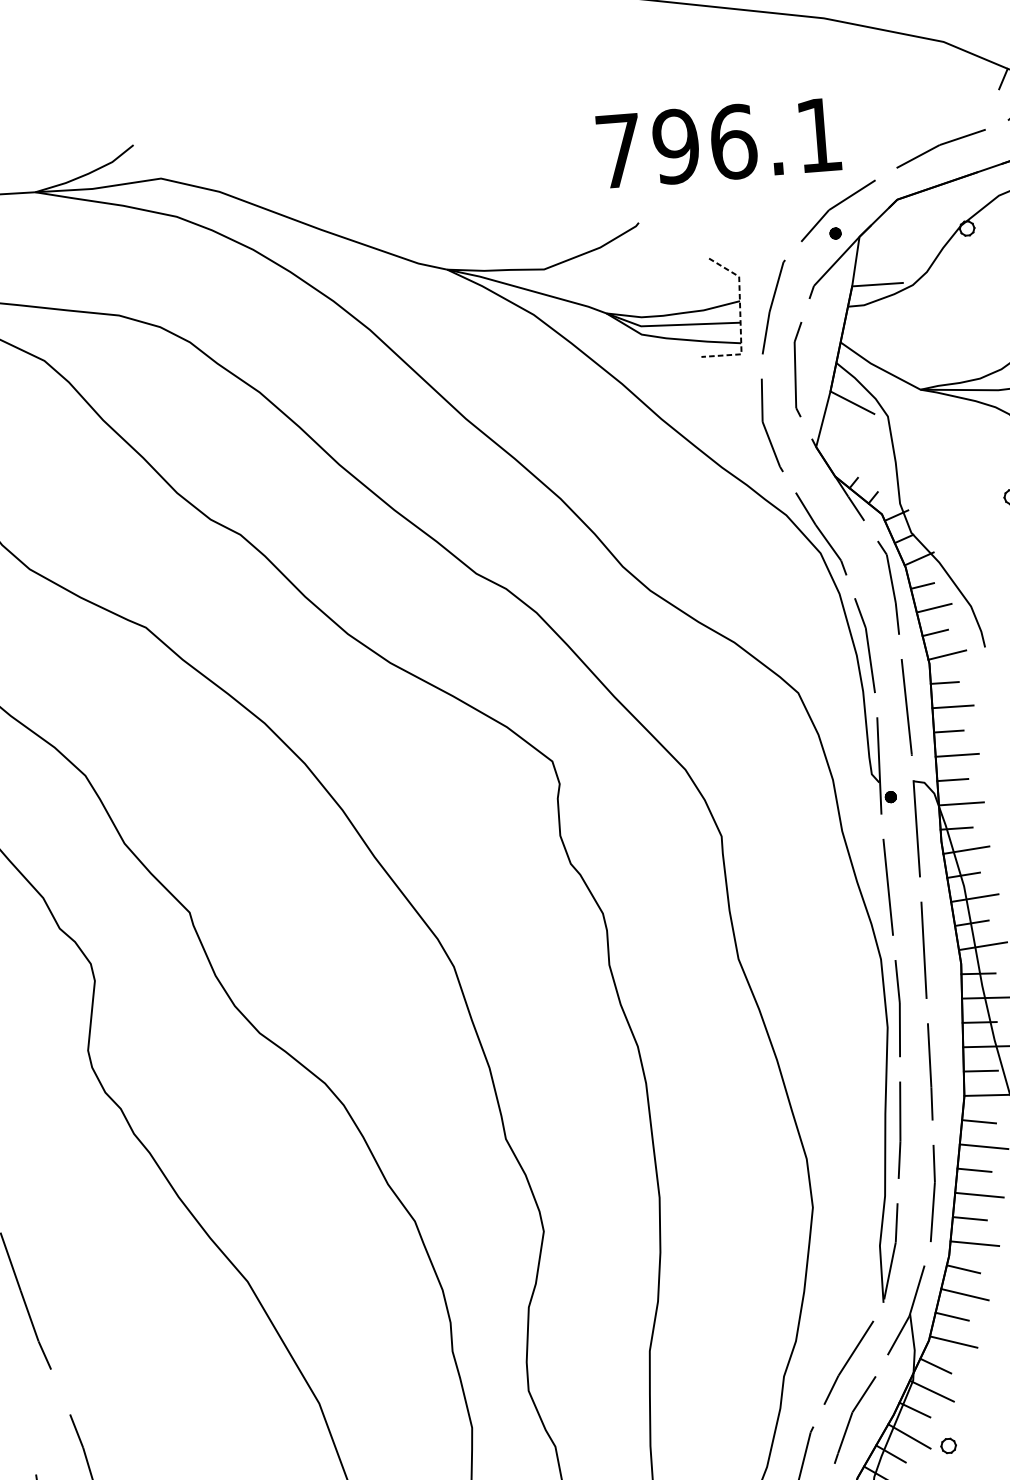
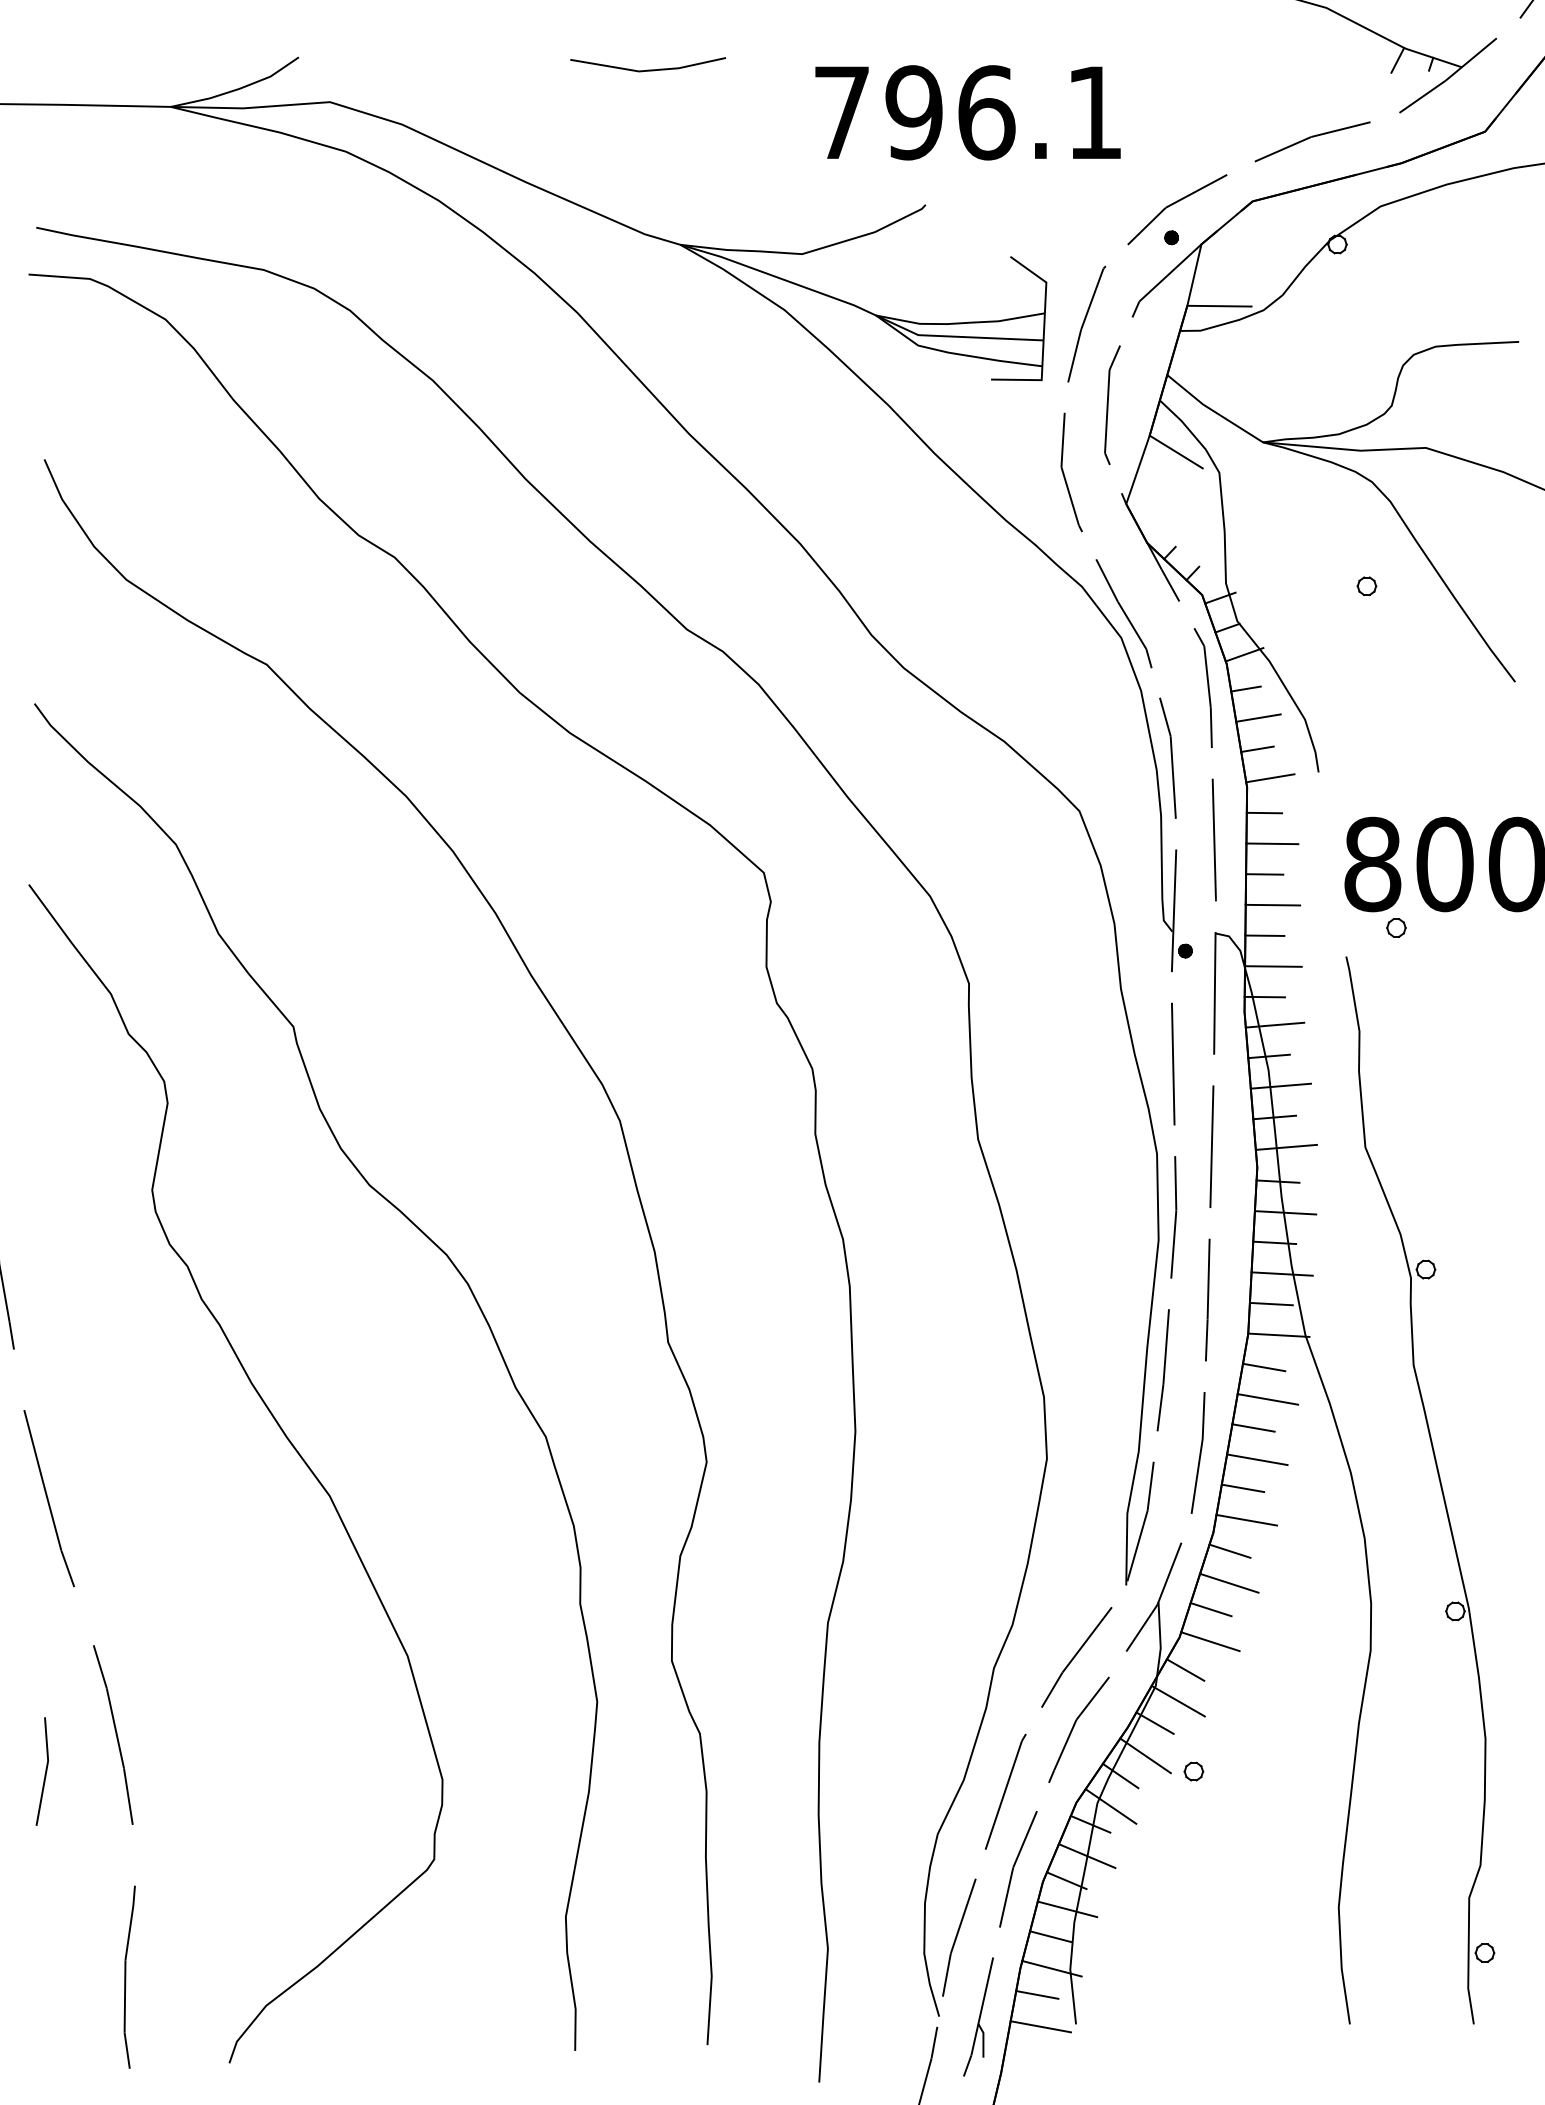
line: (410, 132) -> (647, 69), added
text: (718, 142) -> (967, 112), moved
line: (740, 318) -> (1043, 334), dashed -> solid

